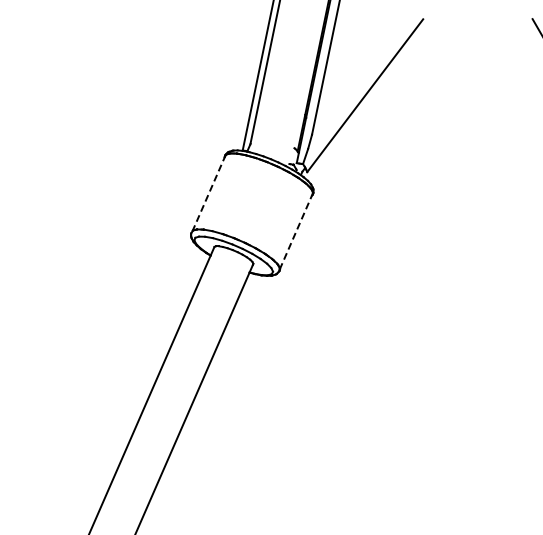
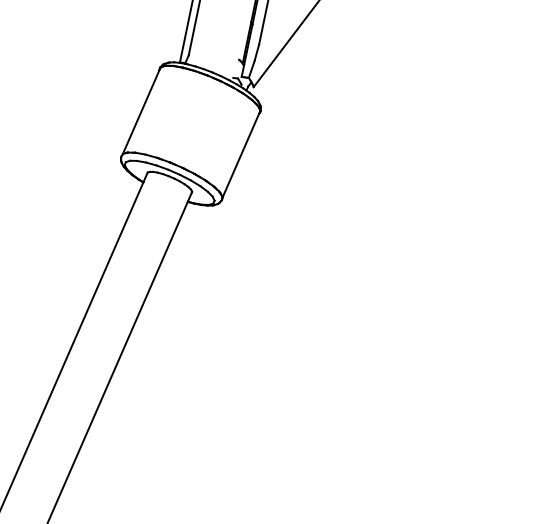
line: (209, 193) -> (142, 111), dashed -> solid
line: (296, 232) -> (241, 156), dashed -> solid

